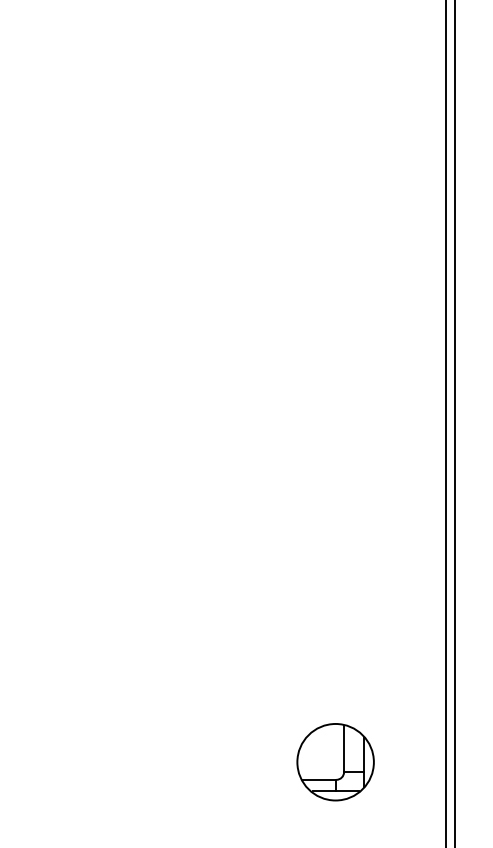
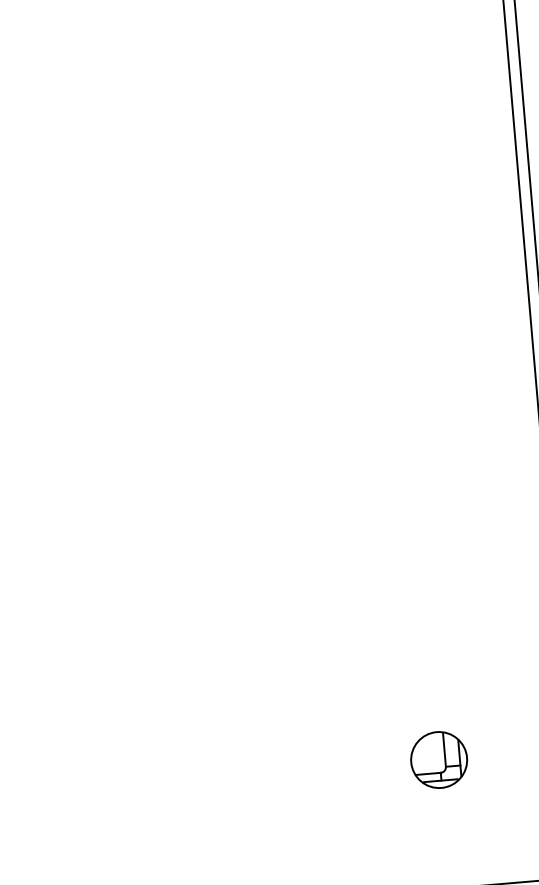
part: (335, 762) -> (438, 760), size x0.62

